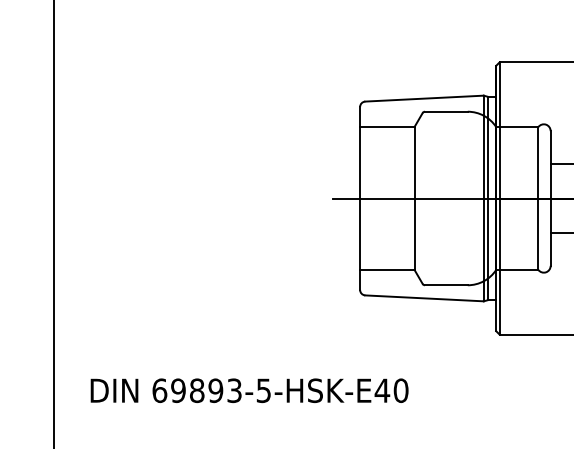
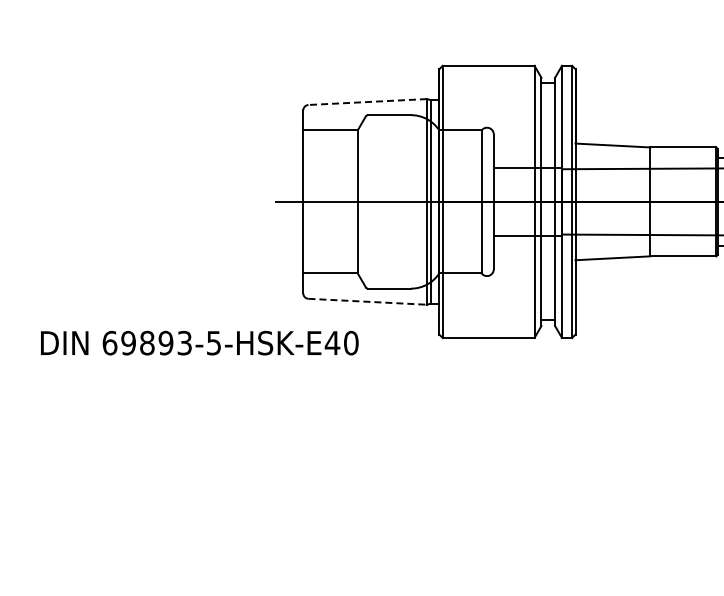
line: (424, 99) -> (367, 102), solid -> dashed
line: (425, 298) -> (368, 301), solid -> dashed
text: (249, 390) -> (199, 342), moved

